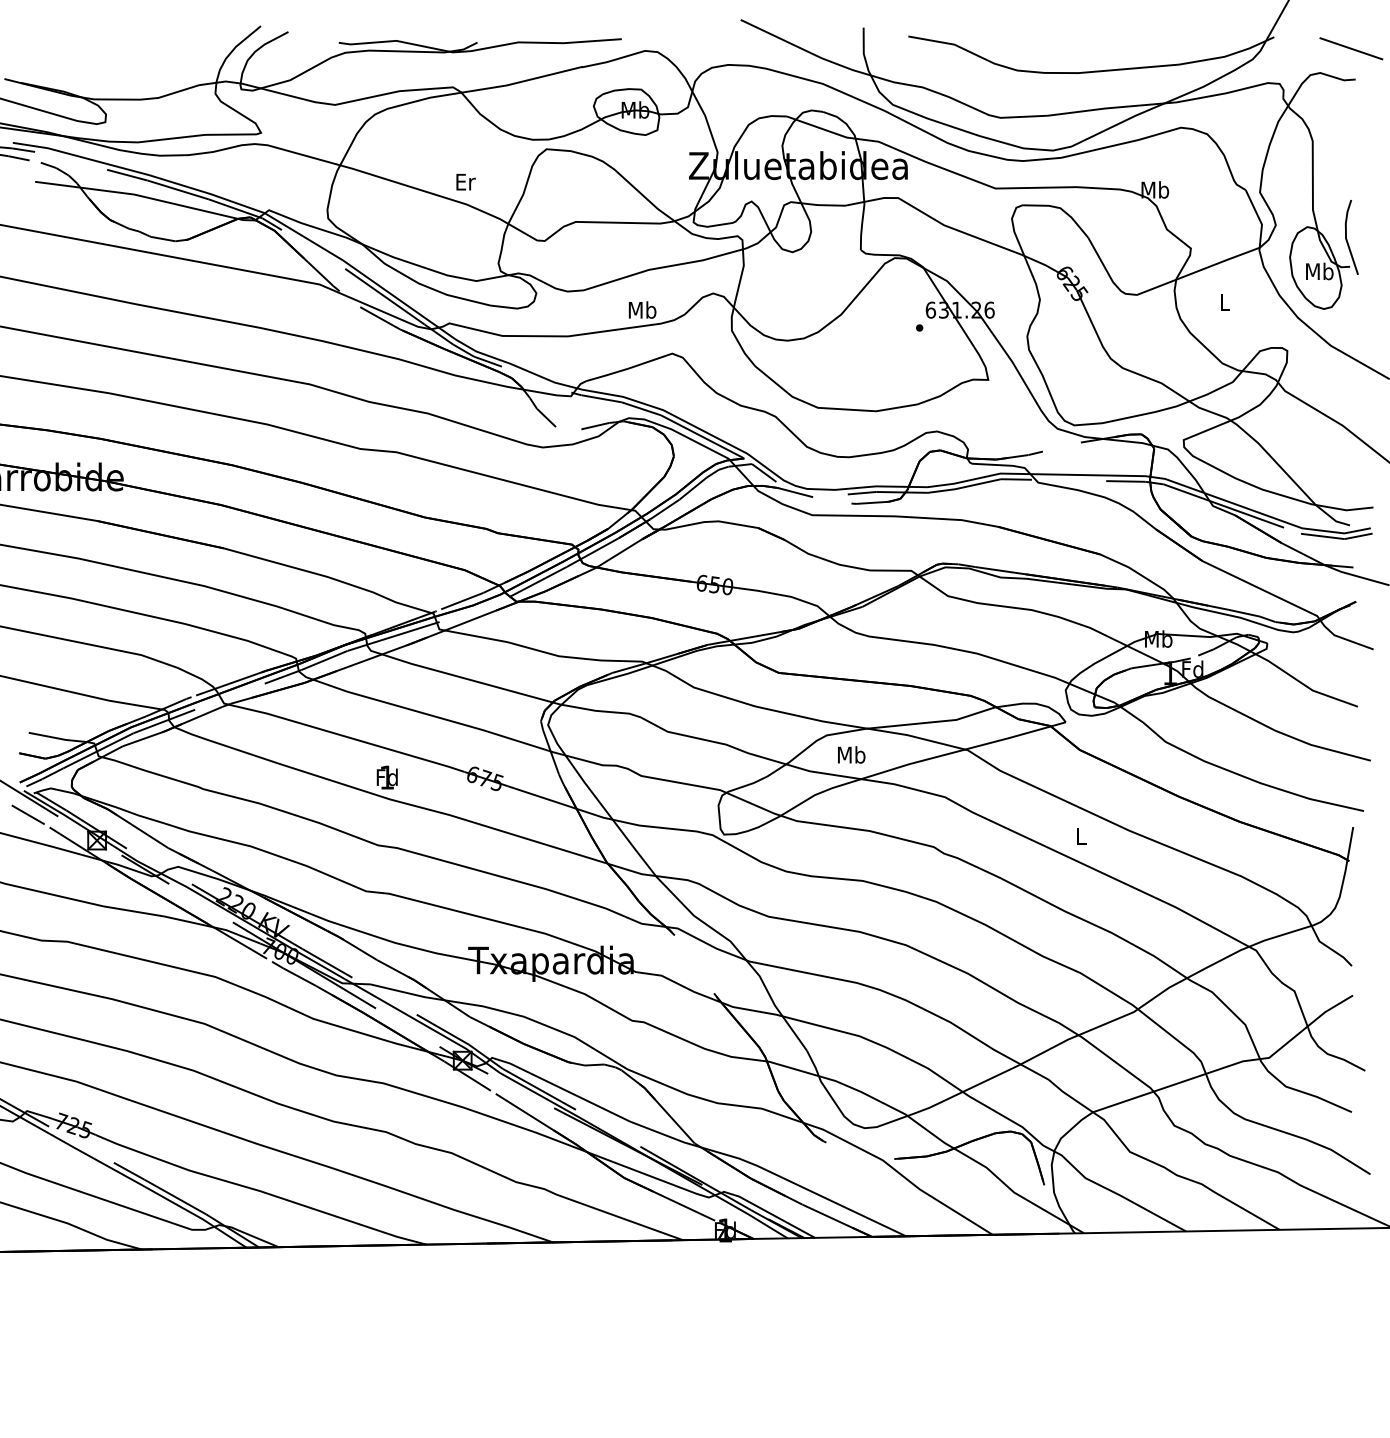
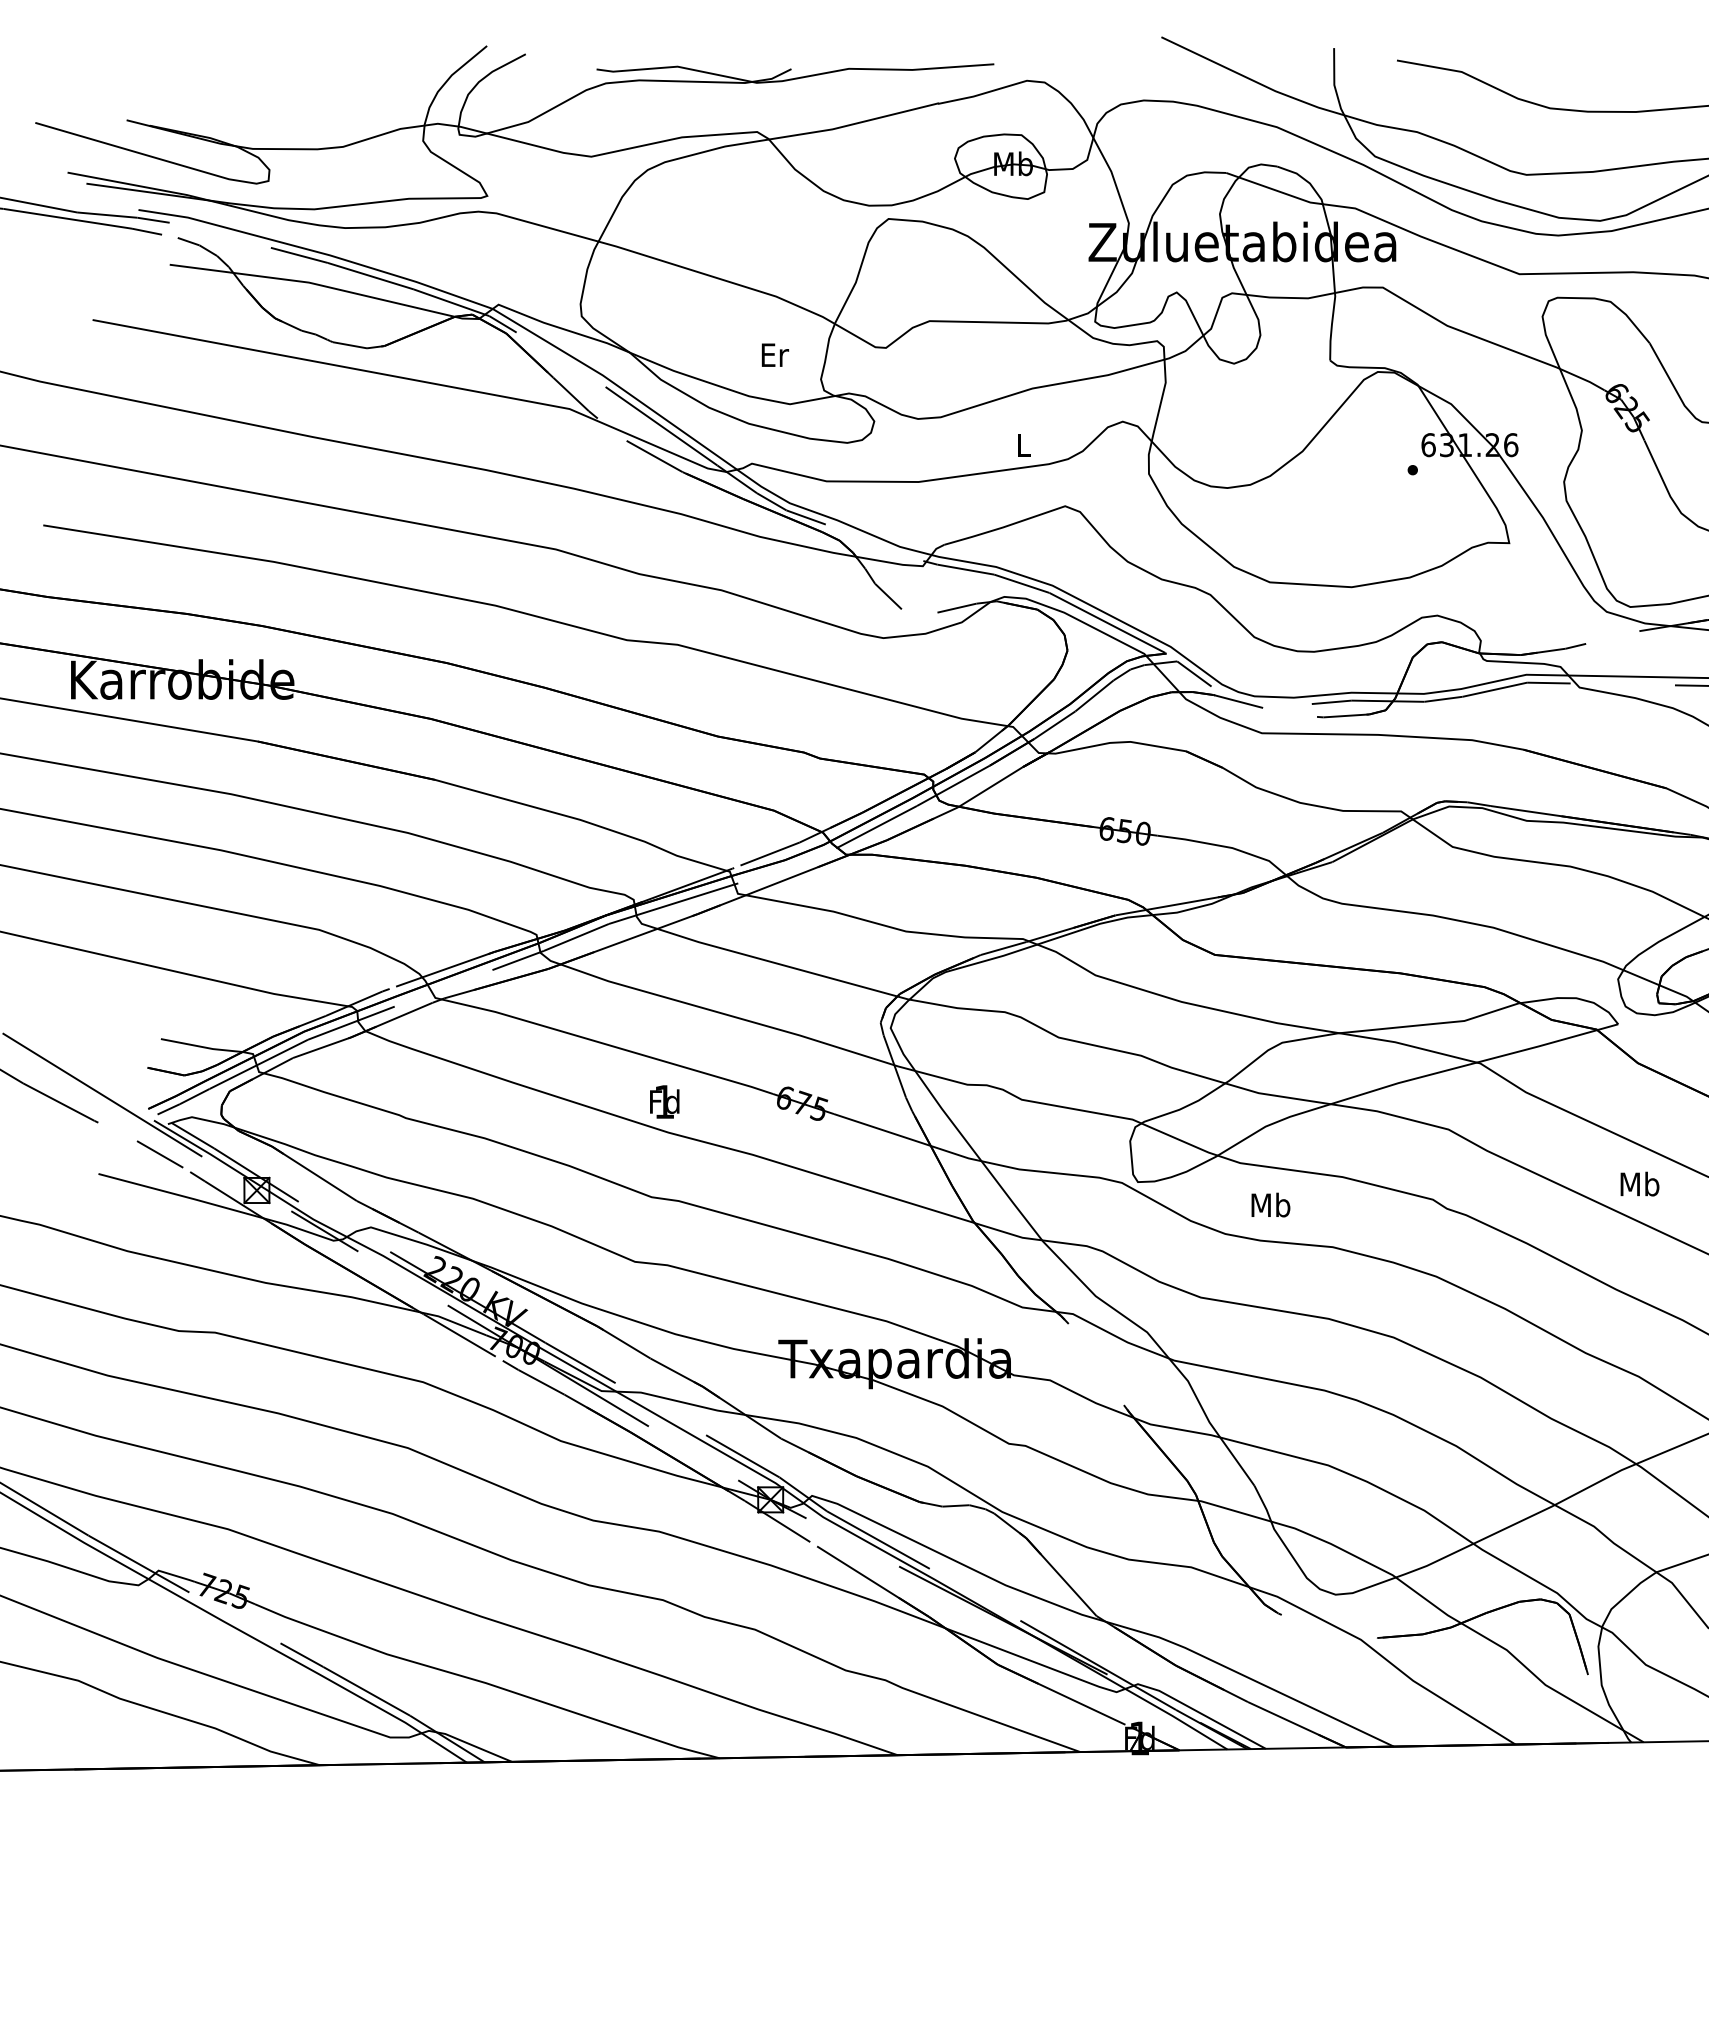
text: (465, 182) -> (774, 355), moved
text: (642, 309) -> (1023, 444), Mb -> L
text: (851, 754) -> (1270, 1204), moved
text: (1081, 835) -> (1640, 1183), L -> Mb

